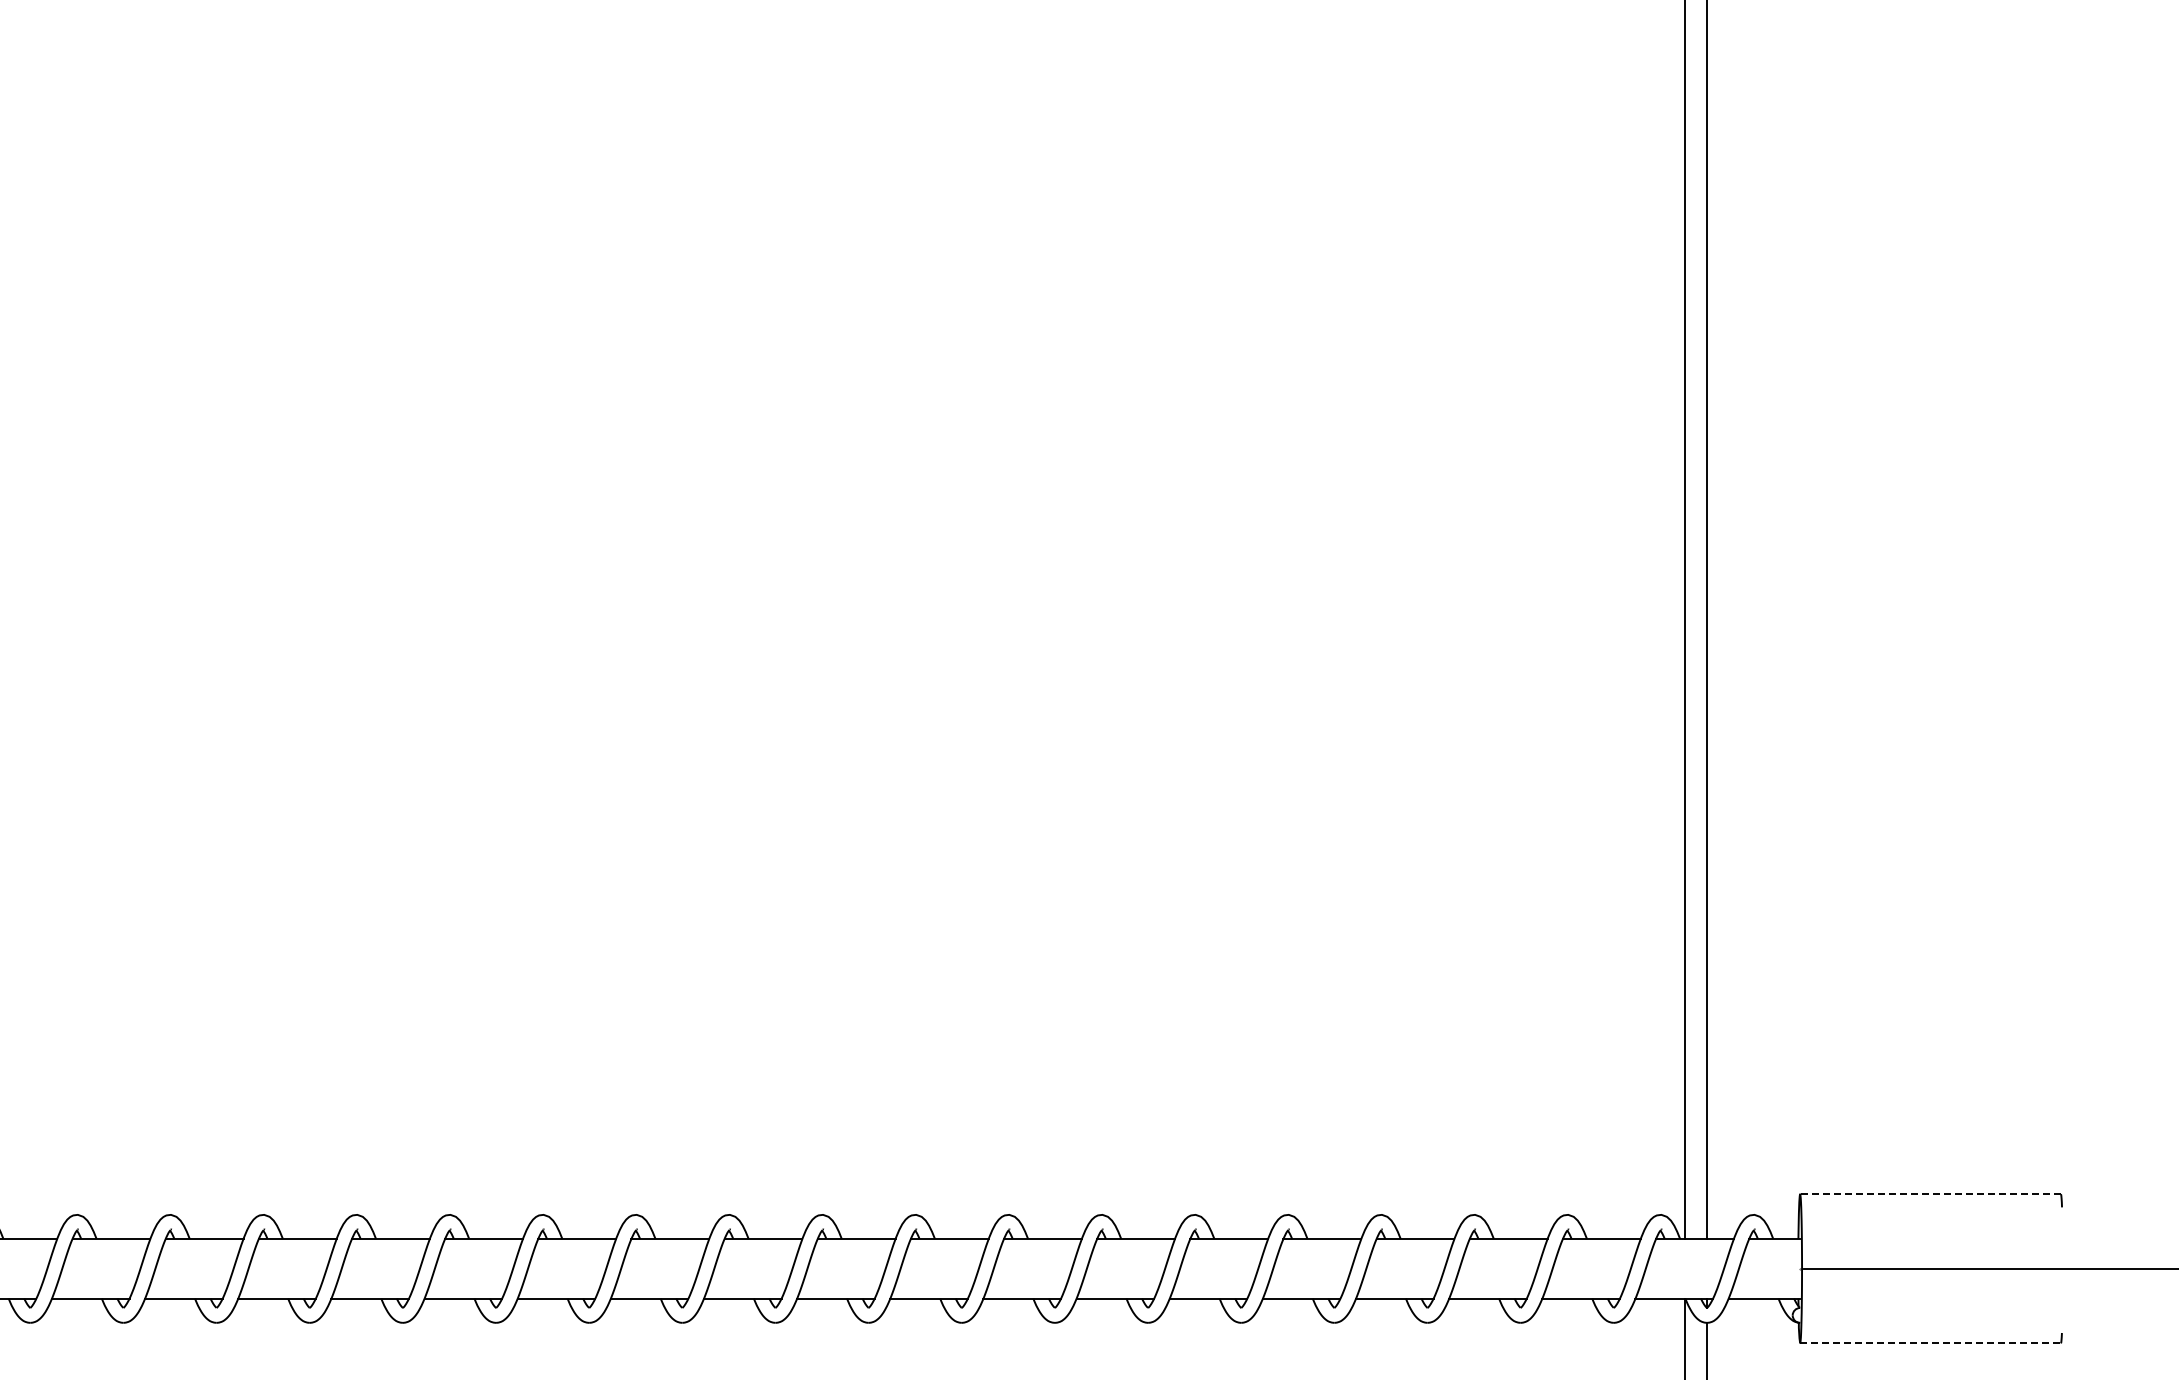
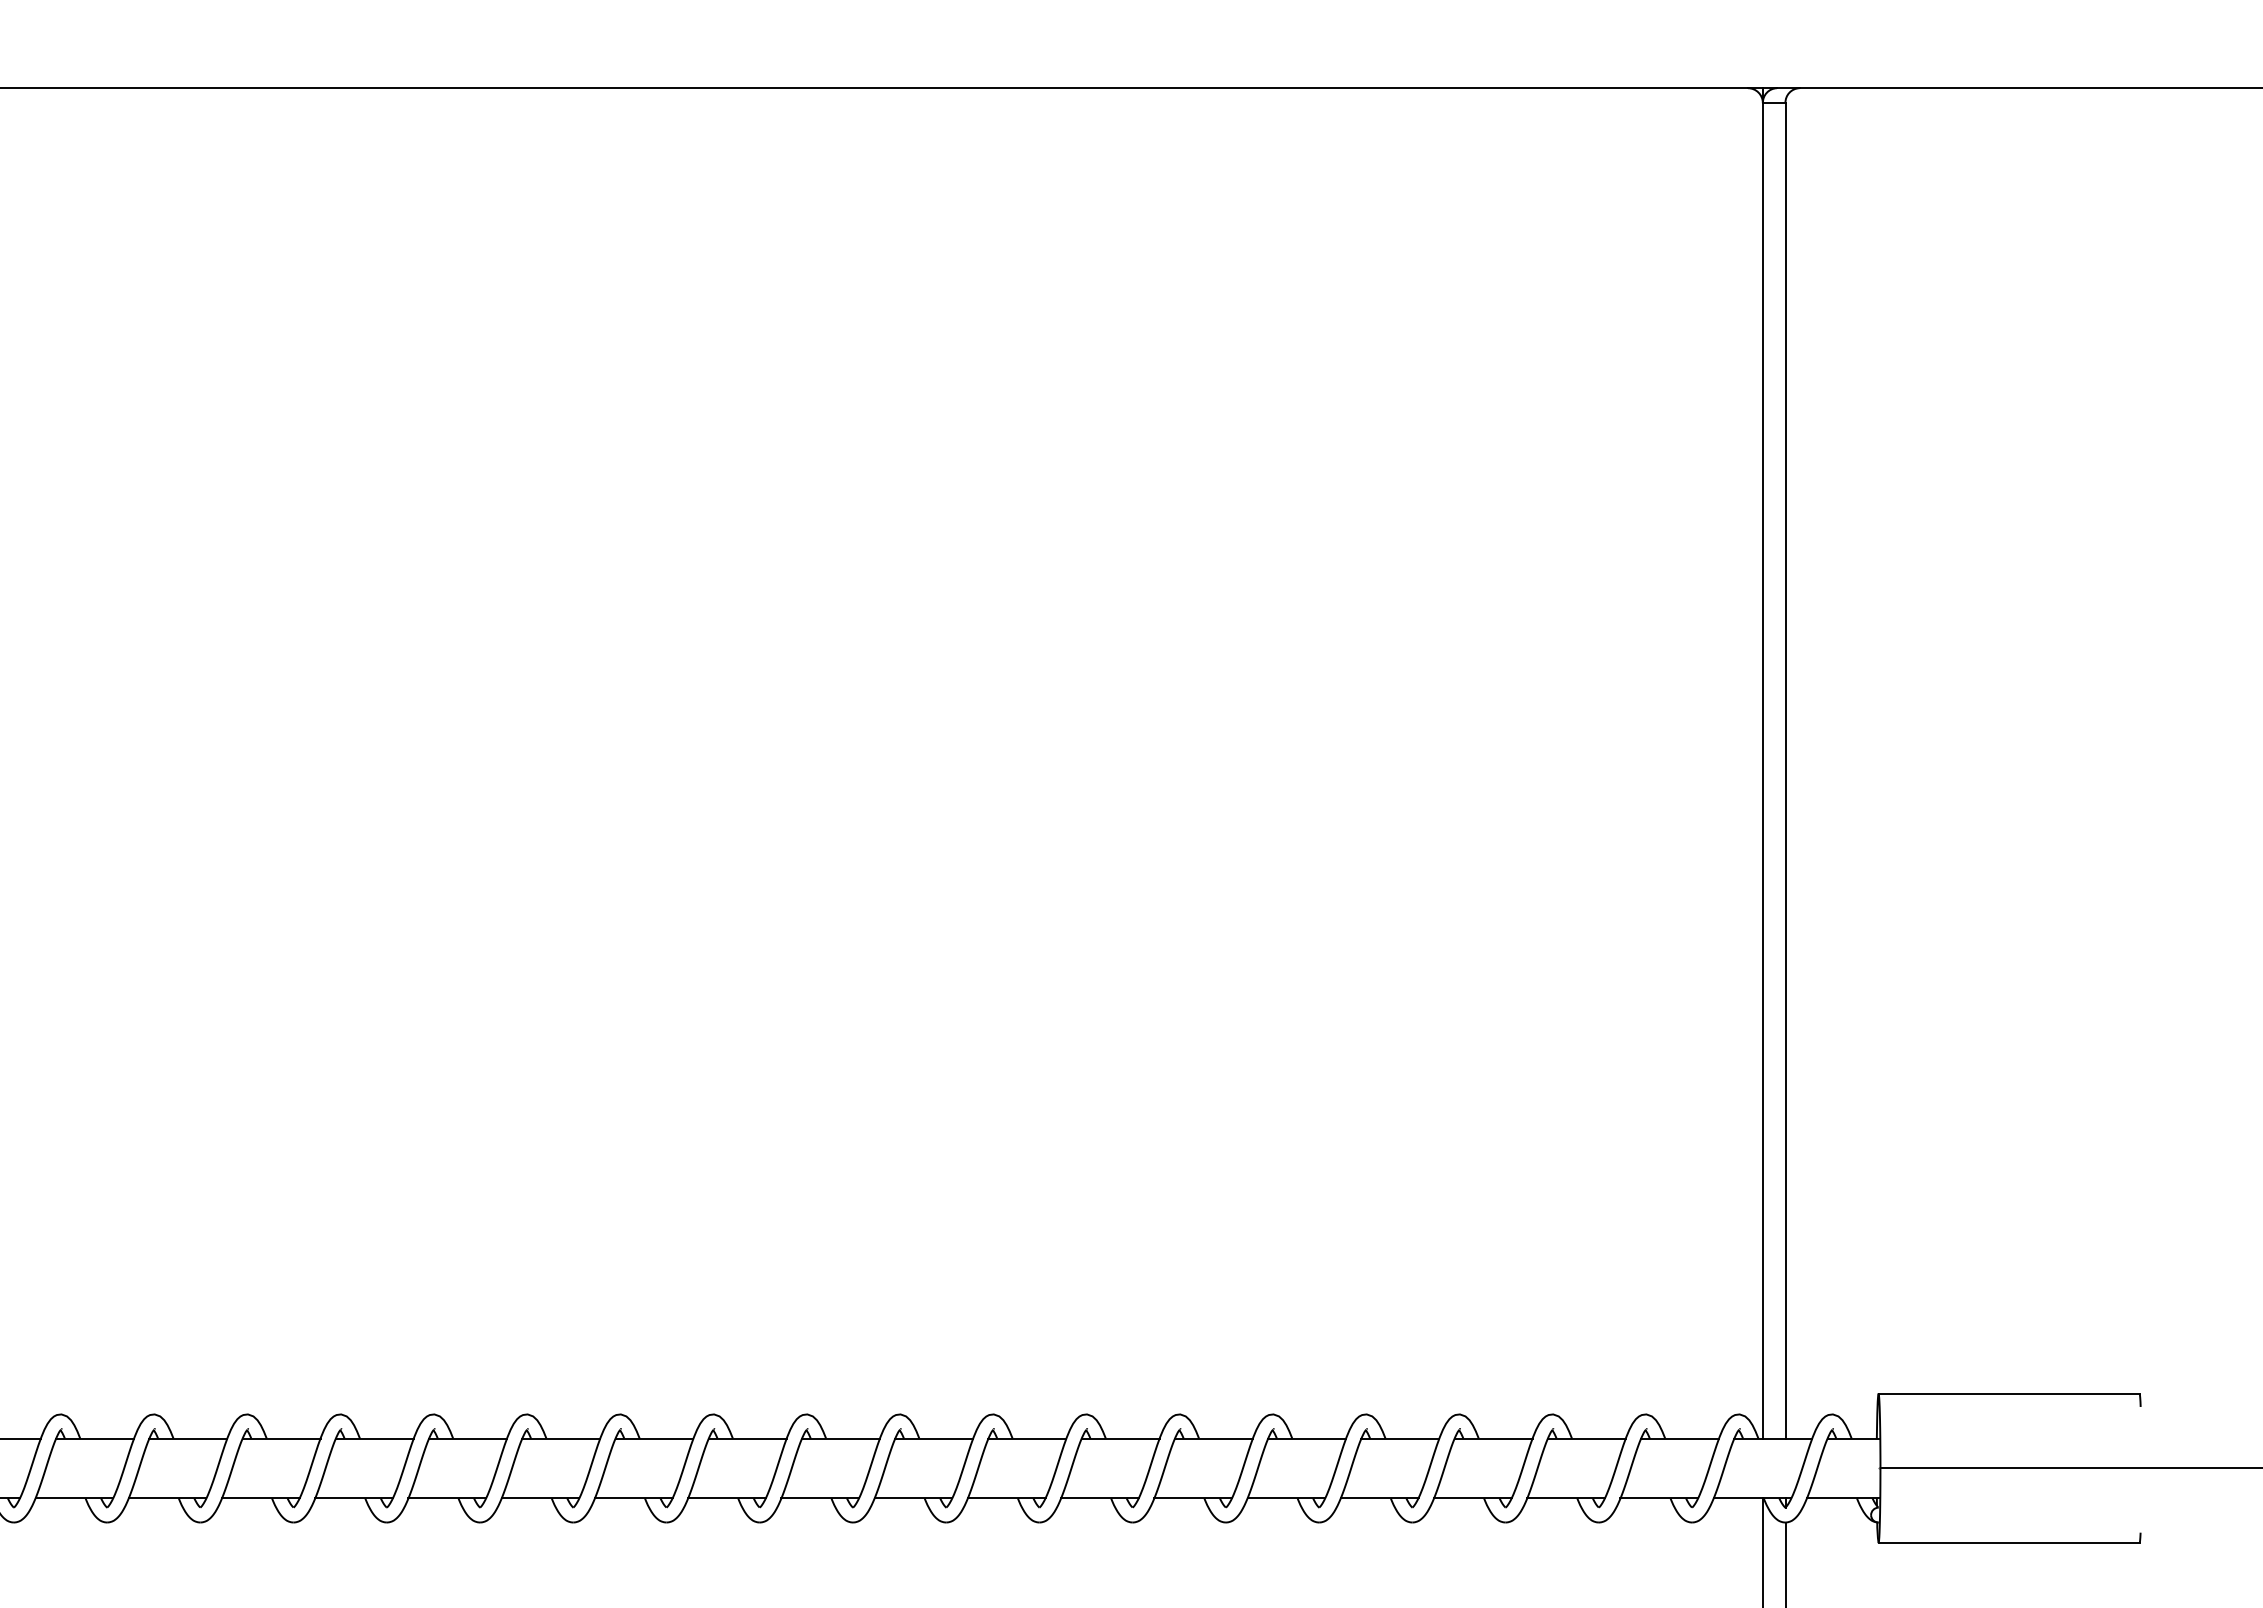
line: (1930, 1193) -> (2009, 1393), dashed -> solid
line: (1930, 1343) -> (2009, 1543), dashed -> solid

